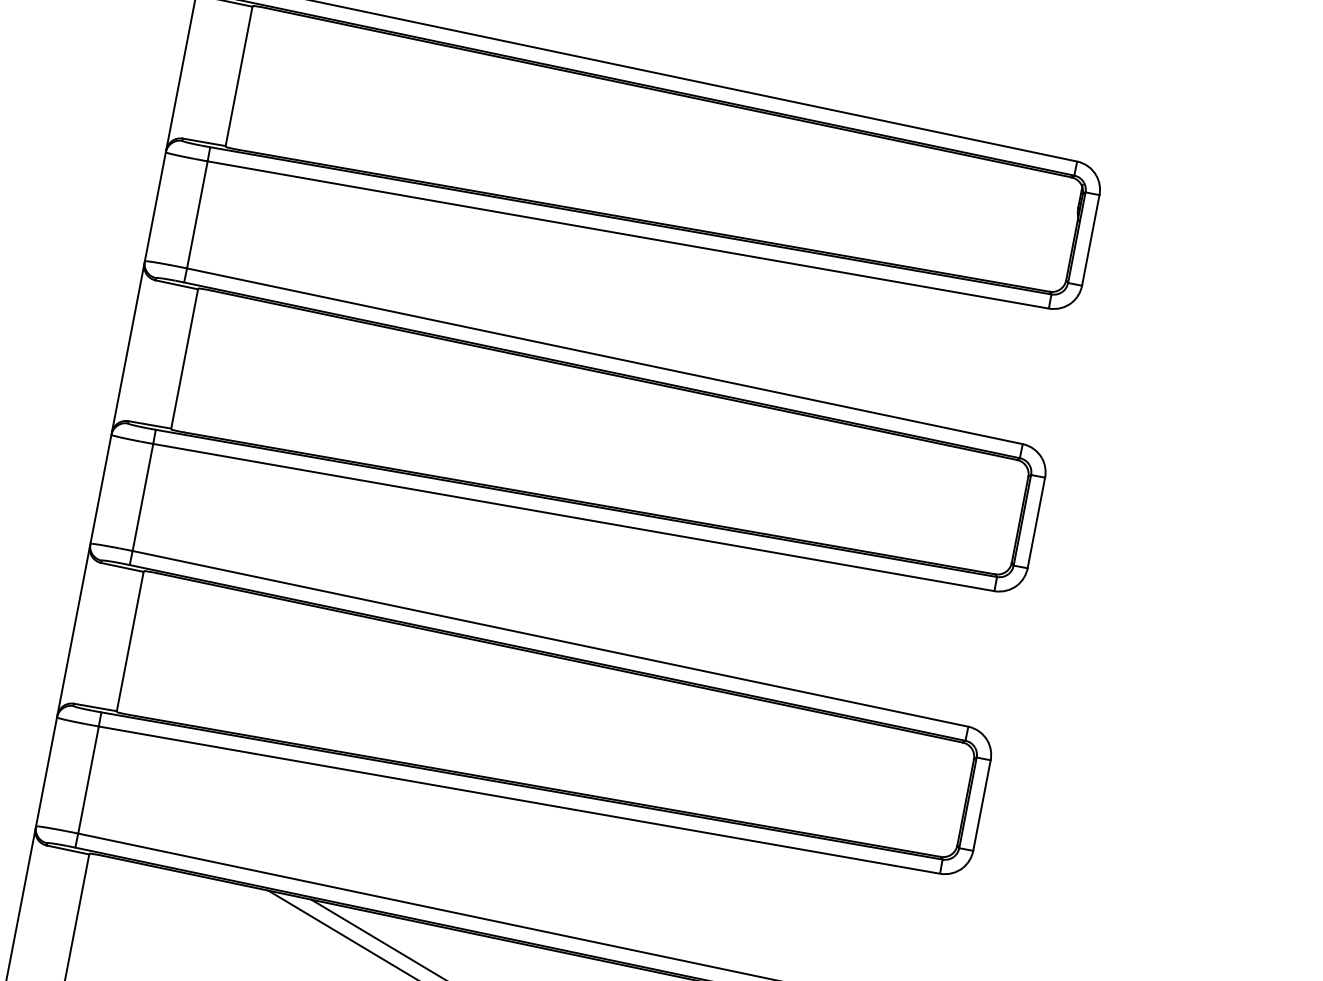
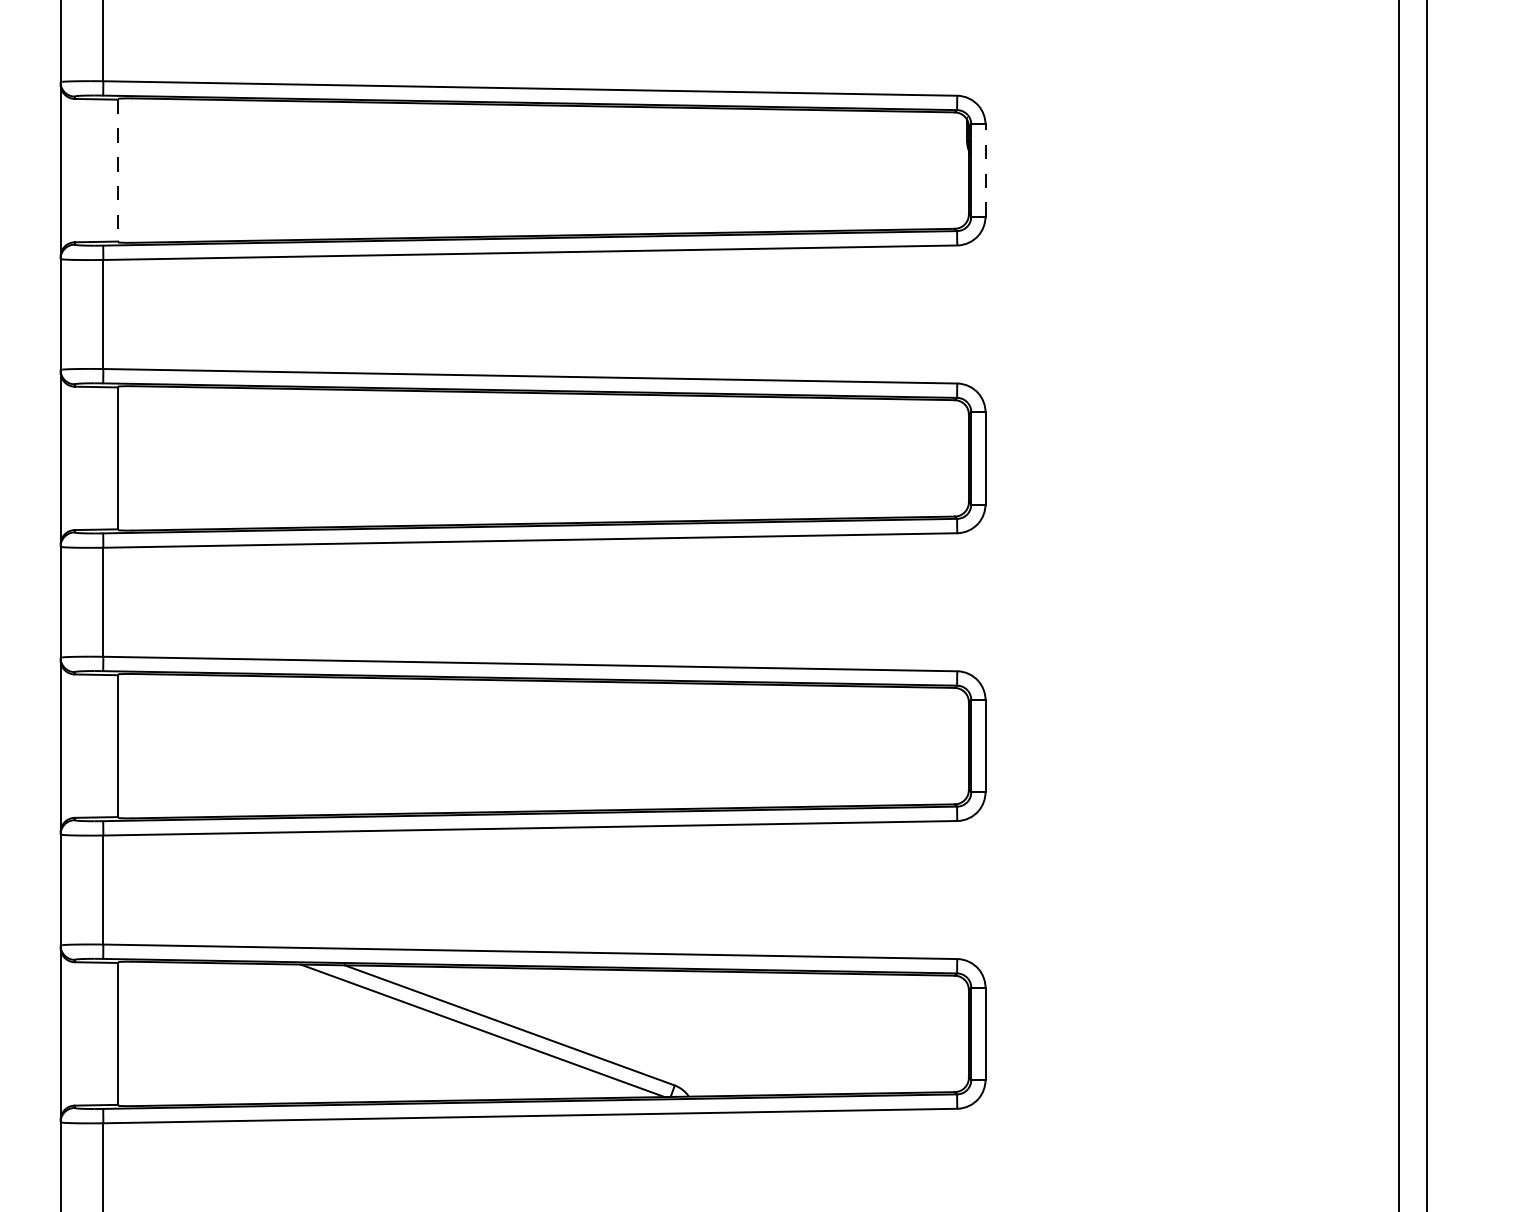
line: (239, 76) -> (118, 170), solid -> dashed
line: (1090, 240) -> (985, 170), solid -> dashed

